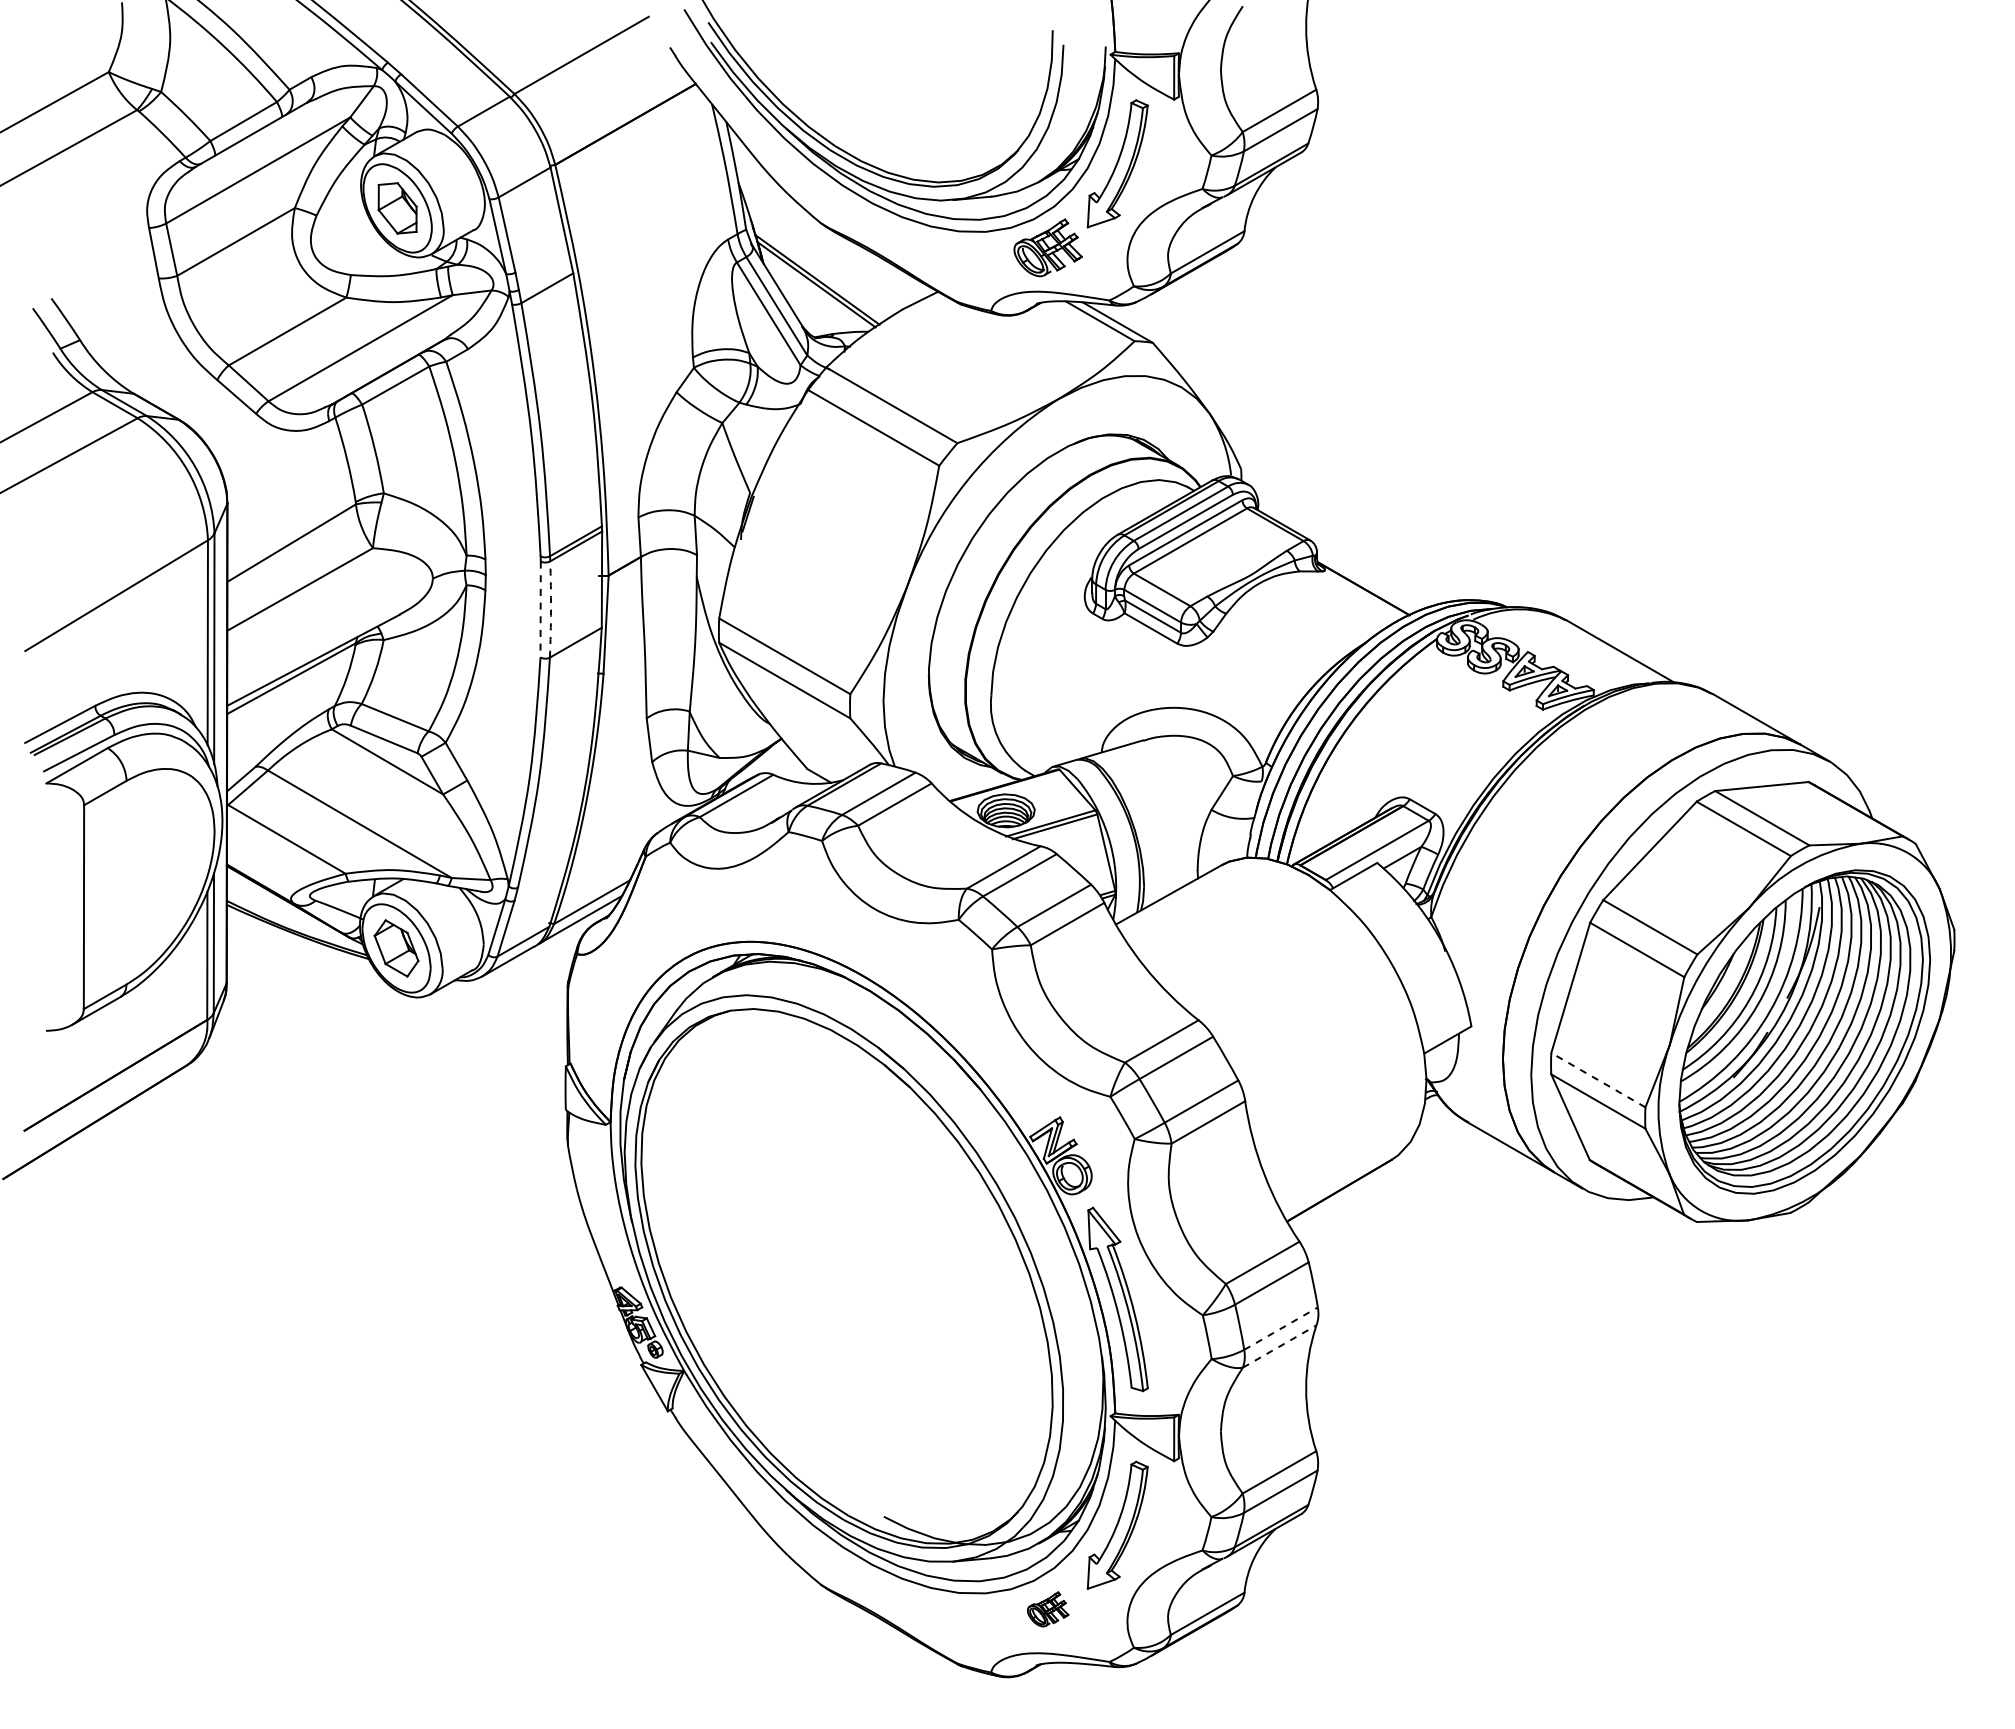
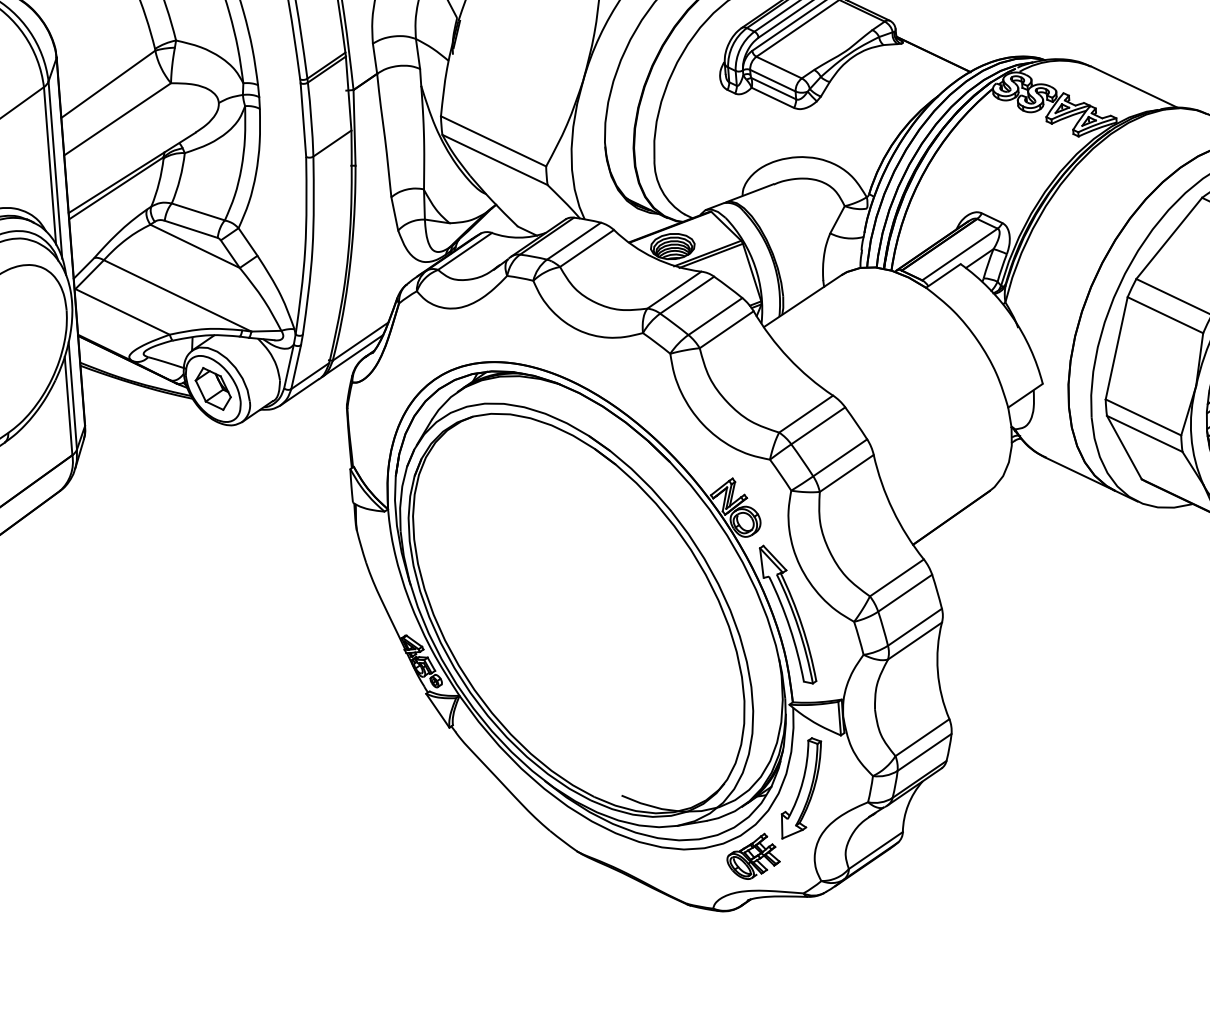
line: (540, 609) -> (303, 120), dashed -> solid
arc: (551, 609) -> (311, 119), dashed -> solid
line: (1597, 1079) -> (1142, 416), dashed -> solid
line: (1281, 1328) -> (915, 627), dashed -> solid
line: (1280, 1346) -> (915, 641), dashed -> solid
part: (1047, 1609) -> (752, 856), size x1.67

